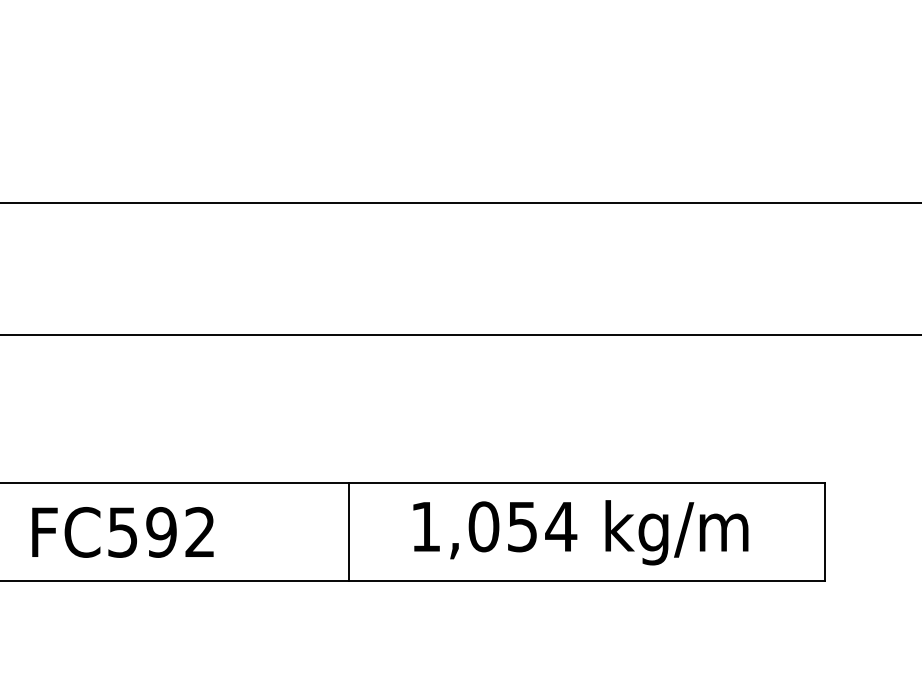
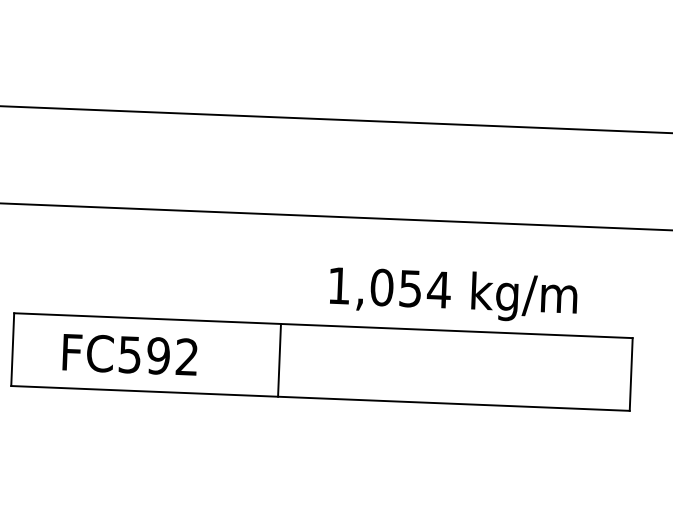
text: (122, 532) -> (129, 354), moved
text: (580, 532) -> (453, 294), moved

